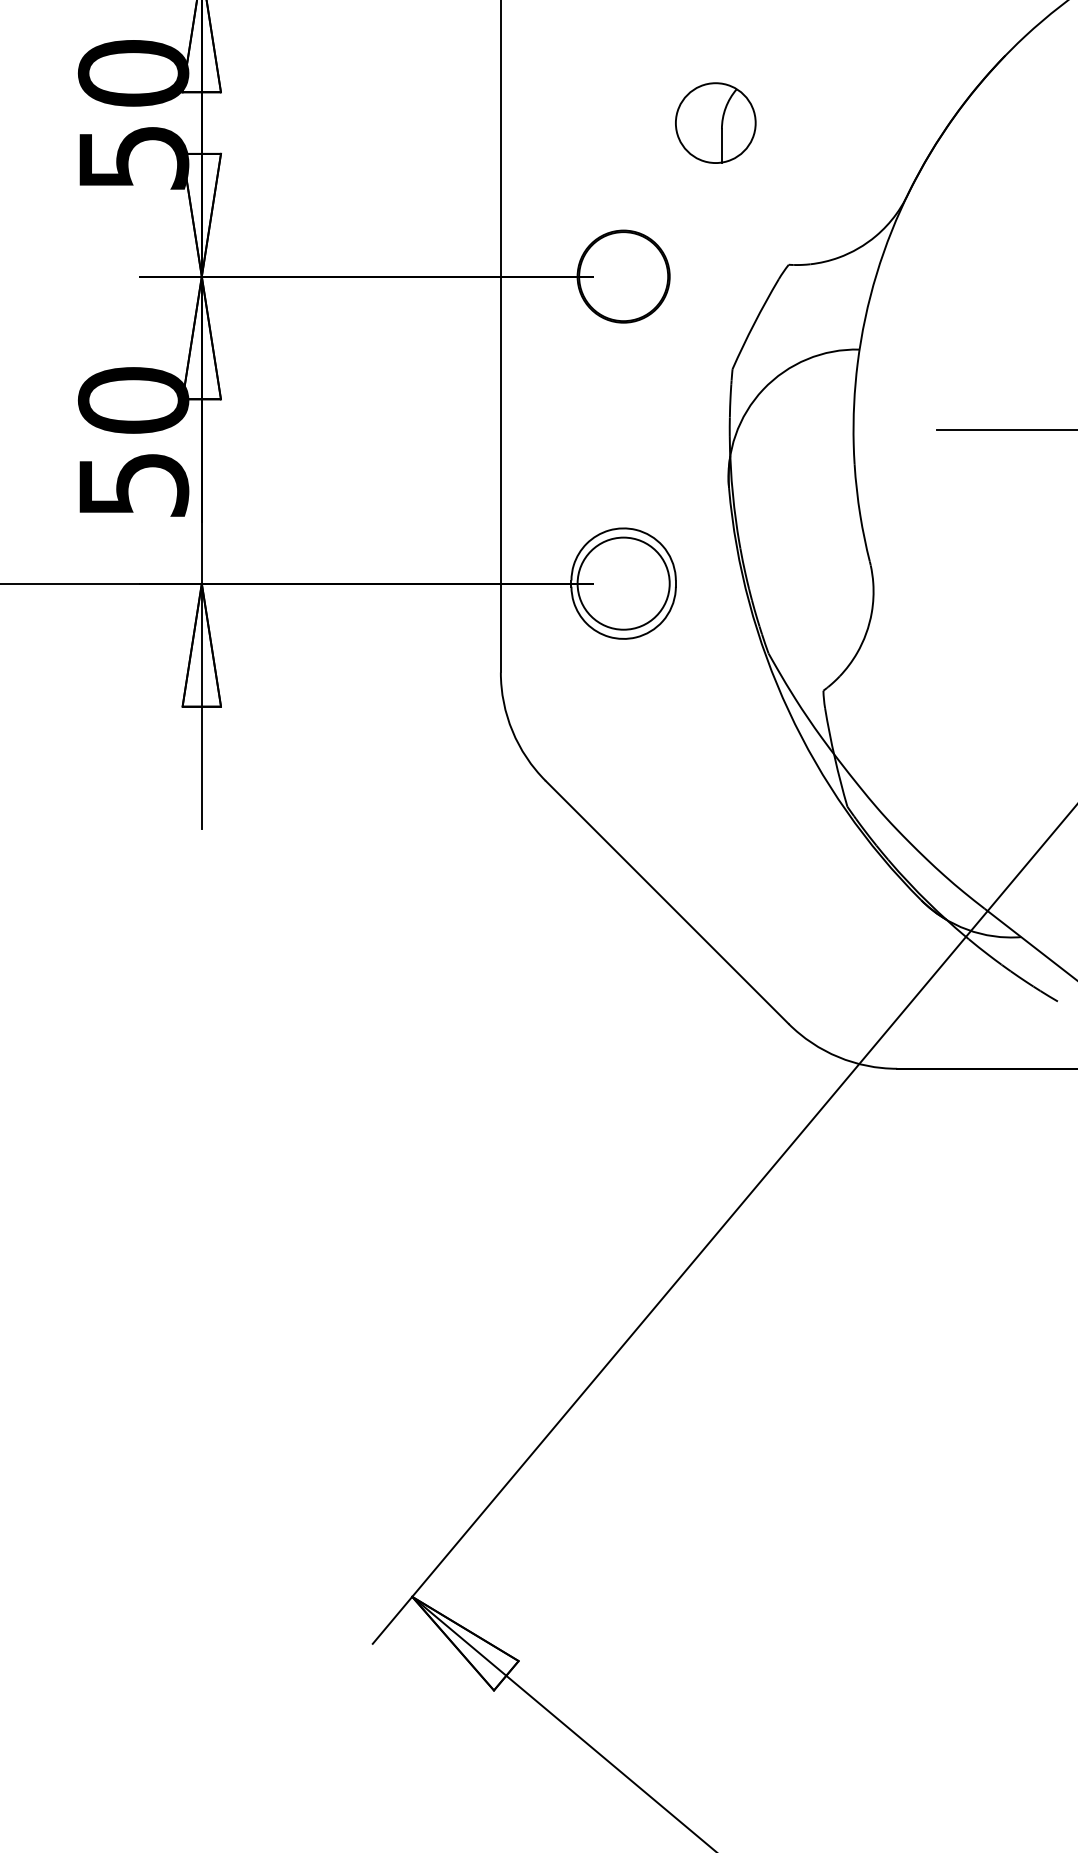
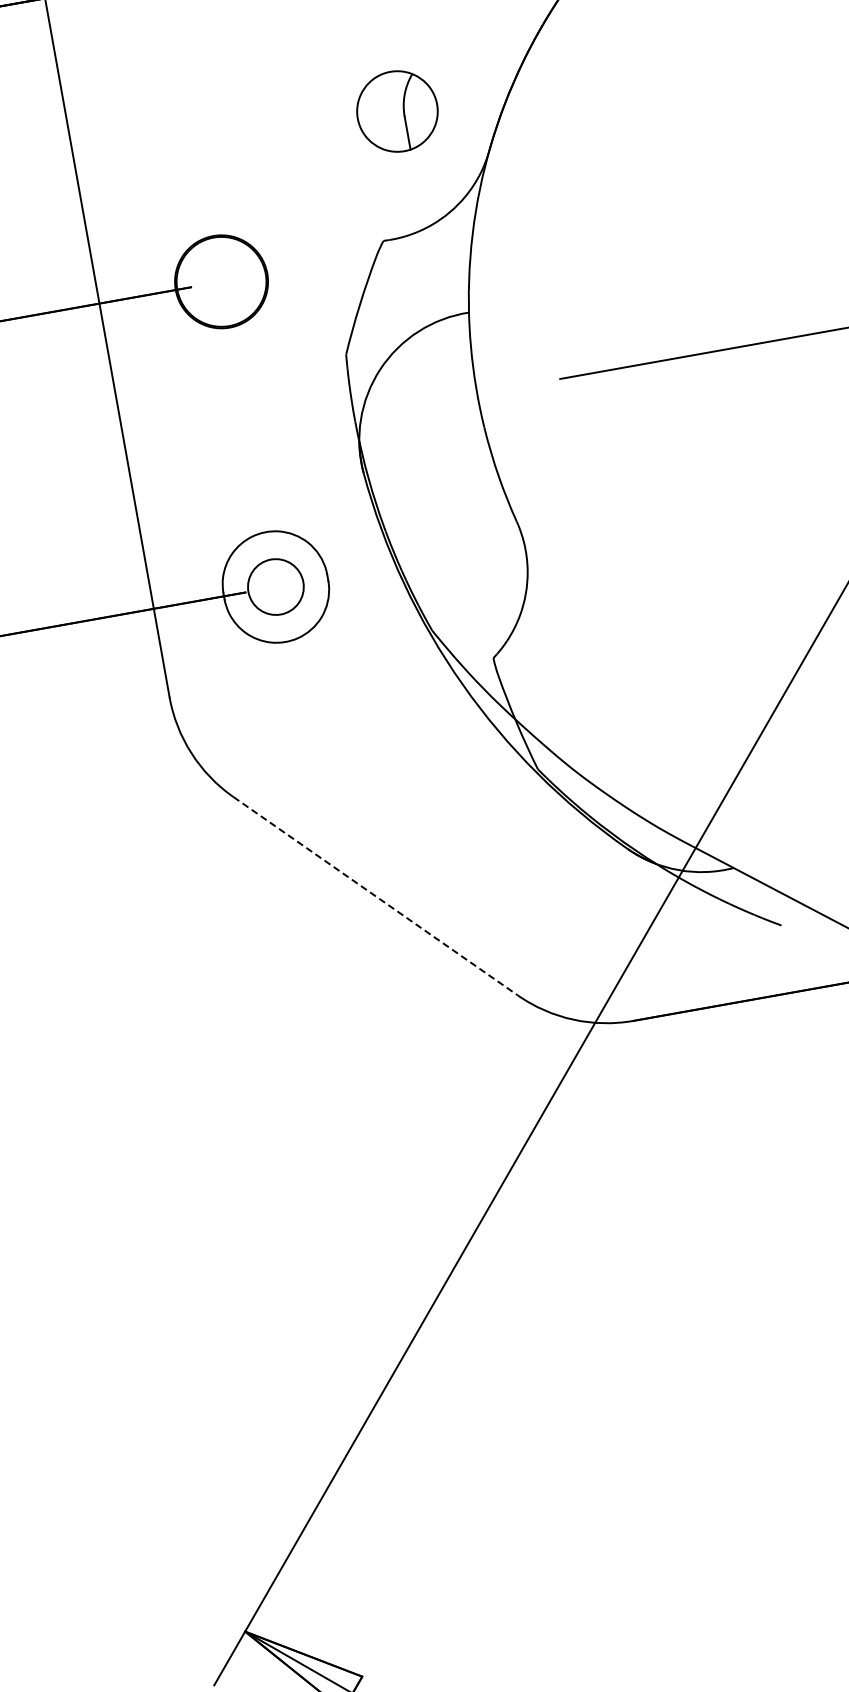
part: (715, 122) -> (397, 110), moved
circle: (623, 583) -> (275, 586), size x0.6
line: (667, 902) -> (375, 896), solid -> dashed

